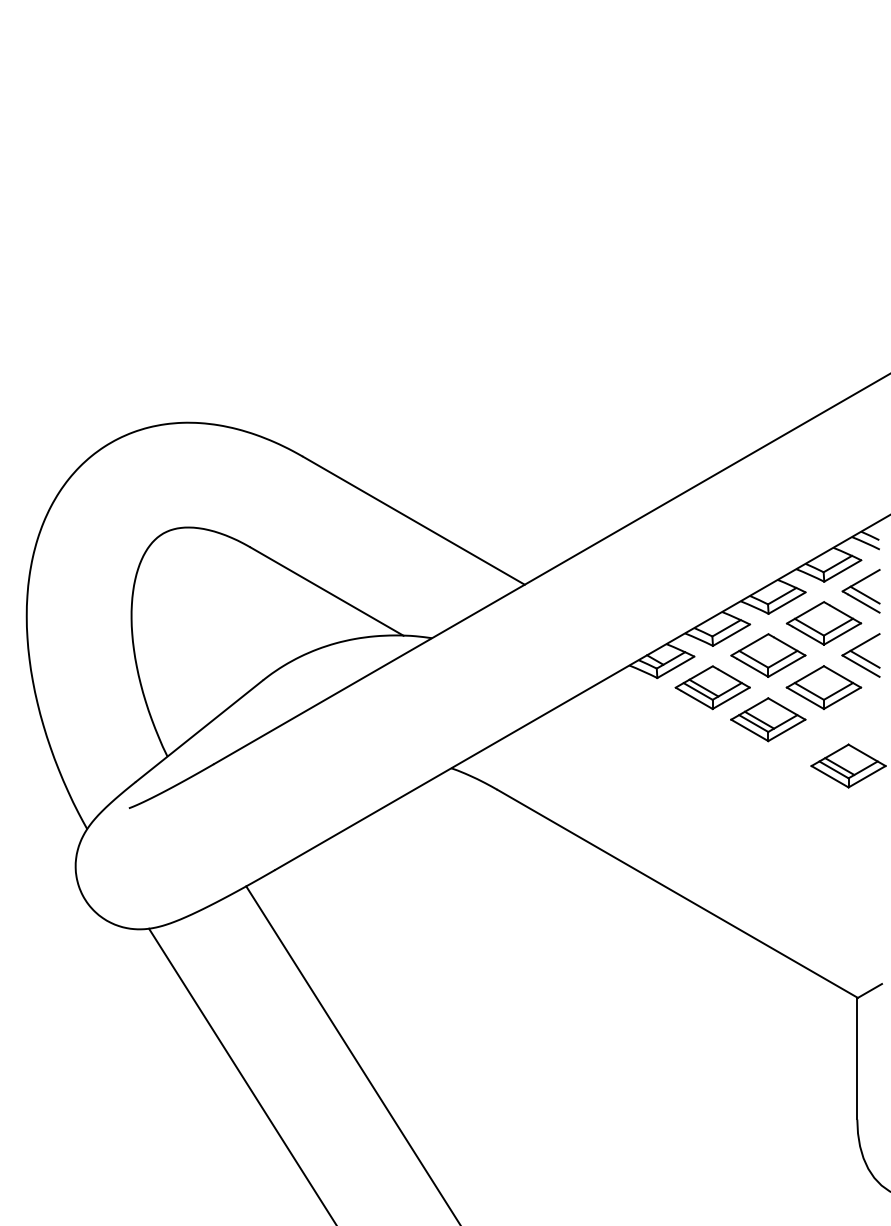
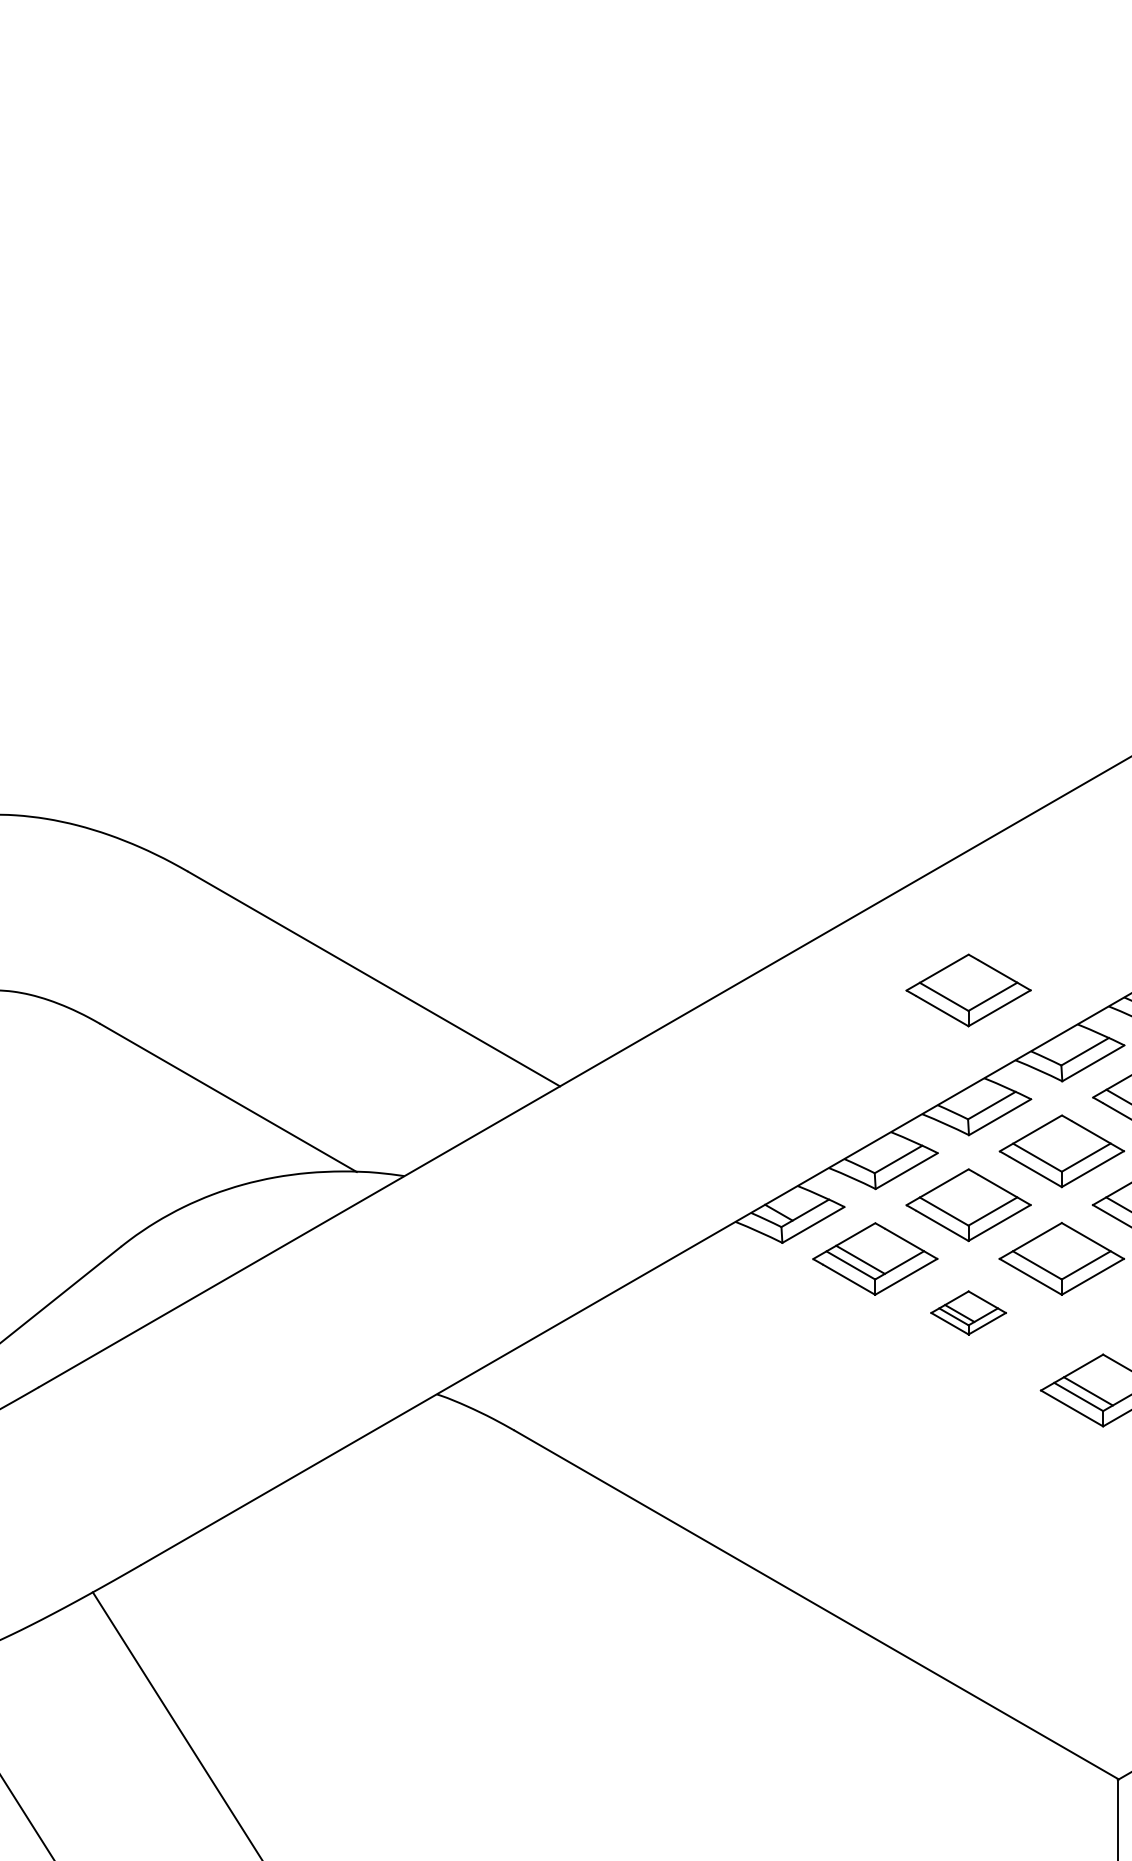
part: (768, 527) -> (968, 990), added
part: (768, 719) -> (968, 1312), size x0.6

